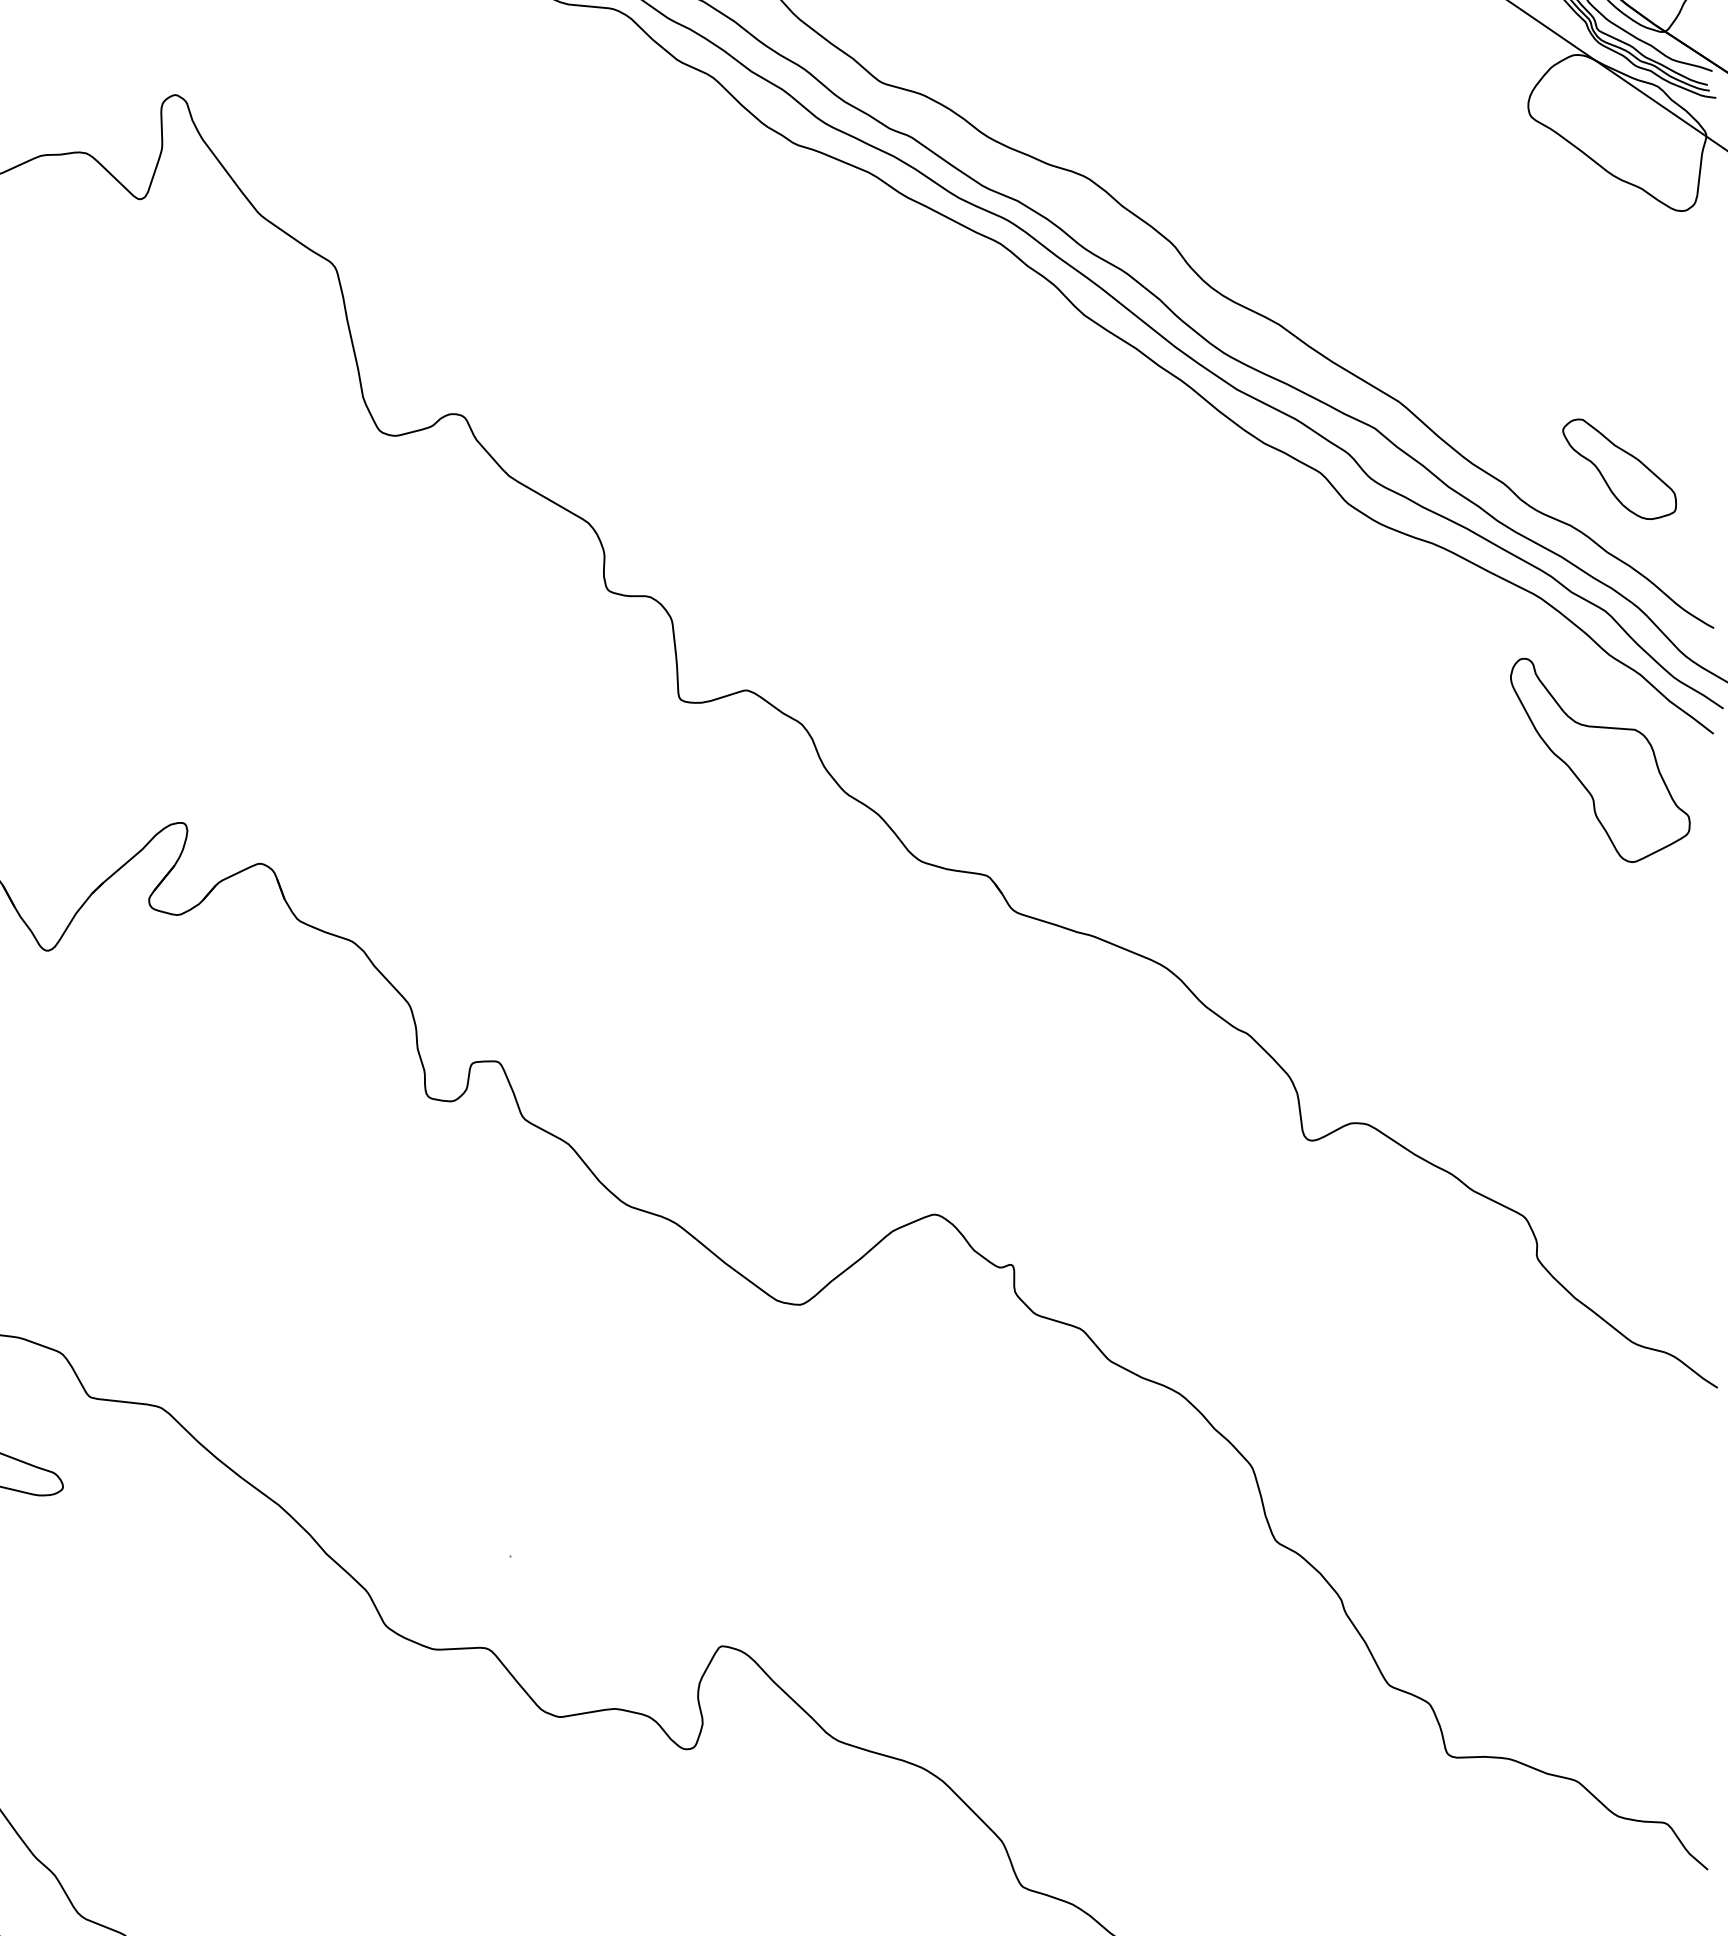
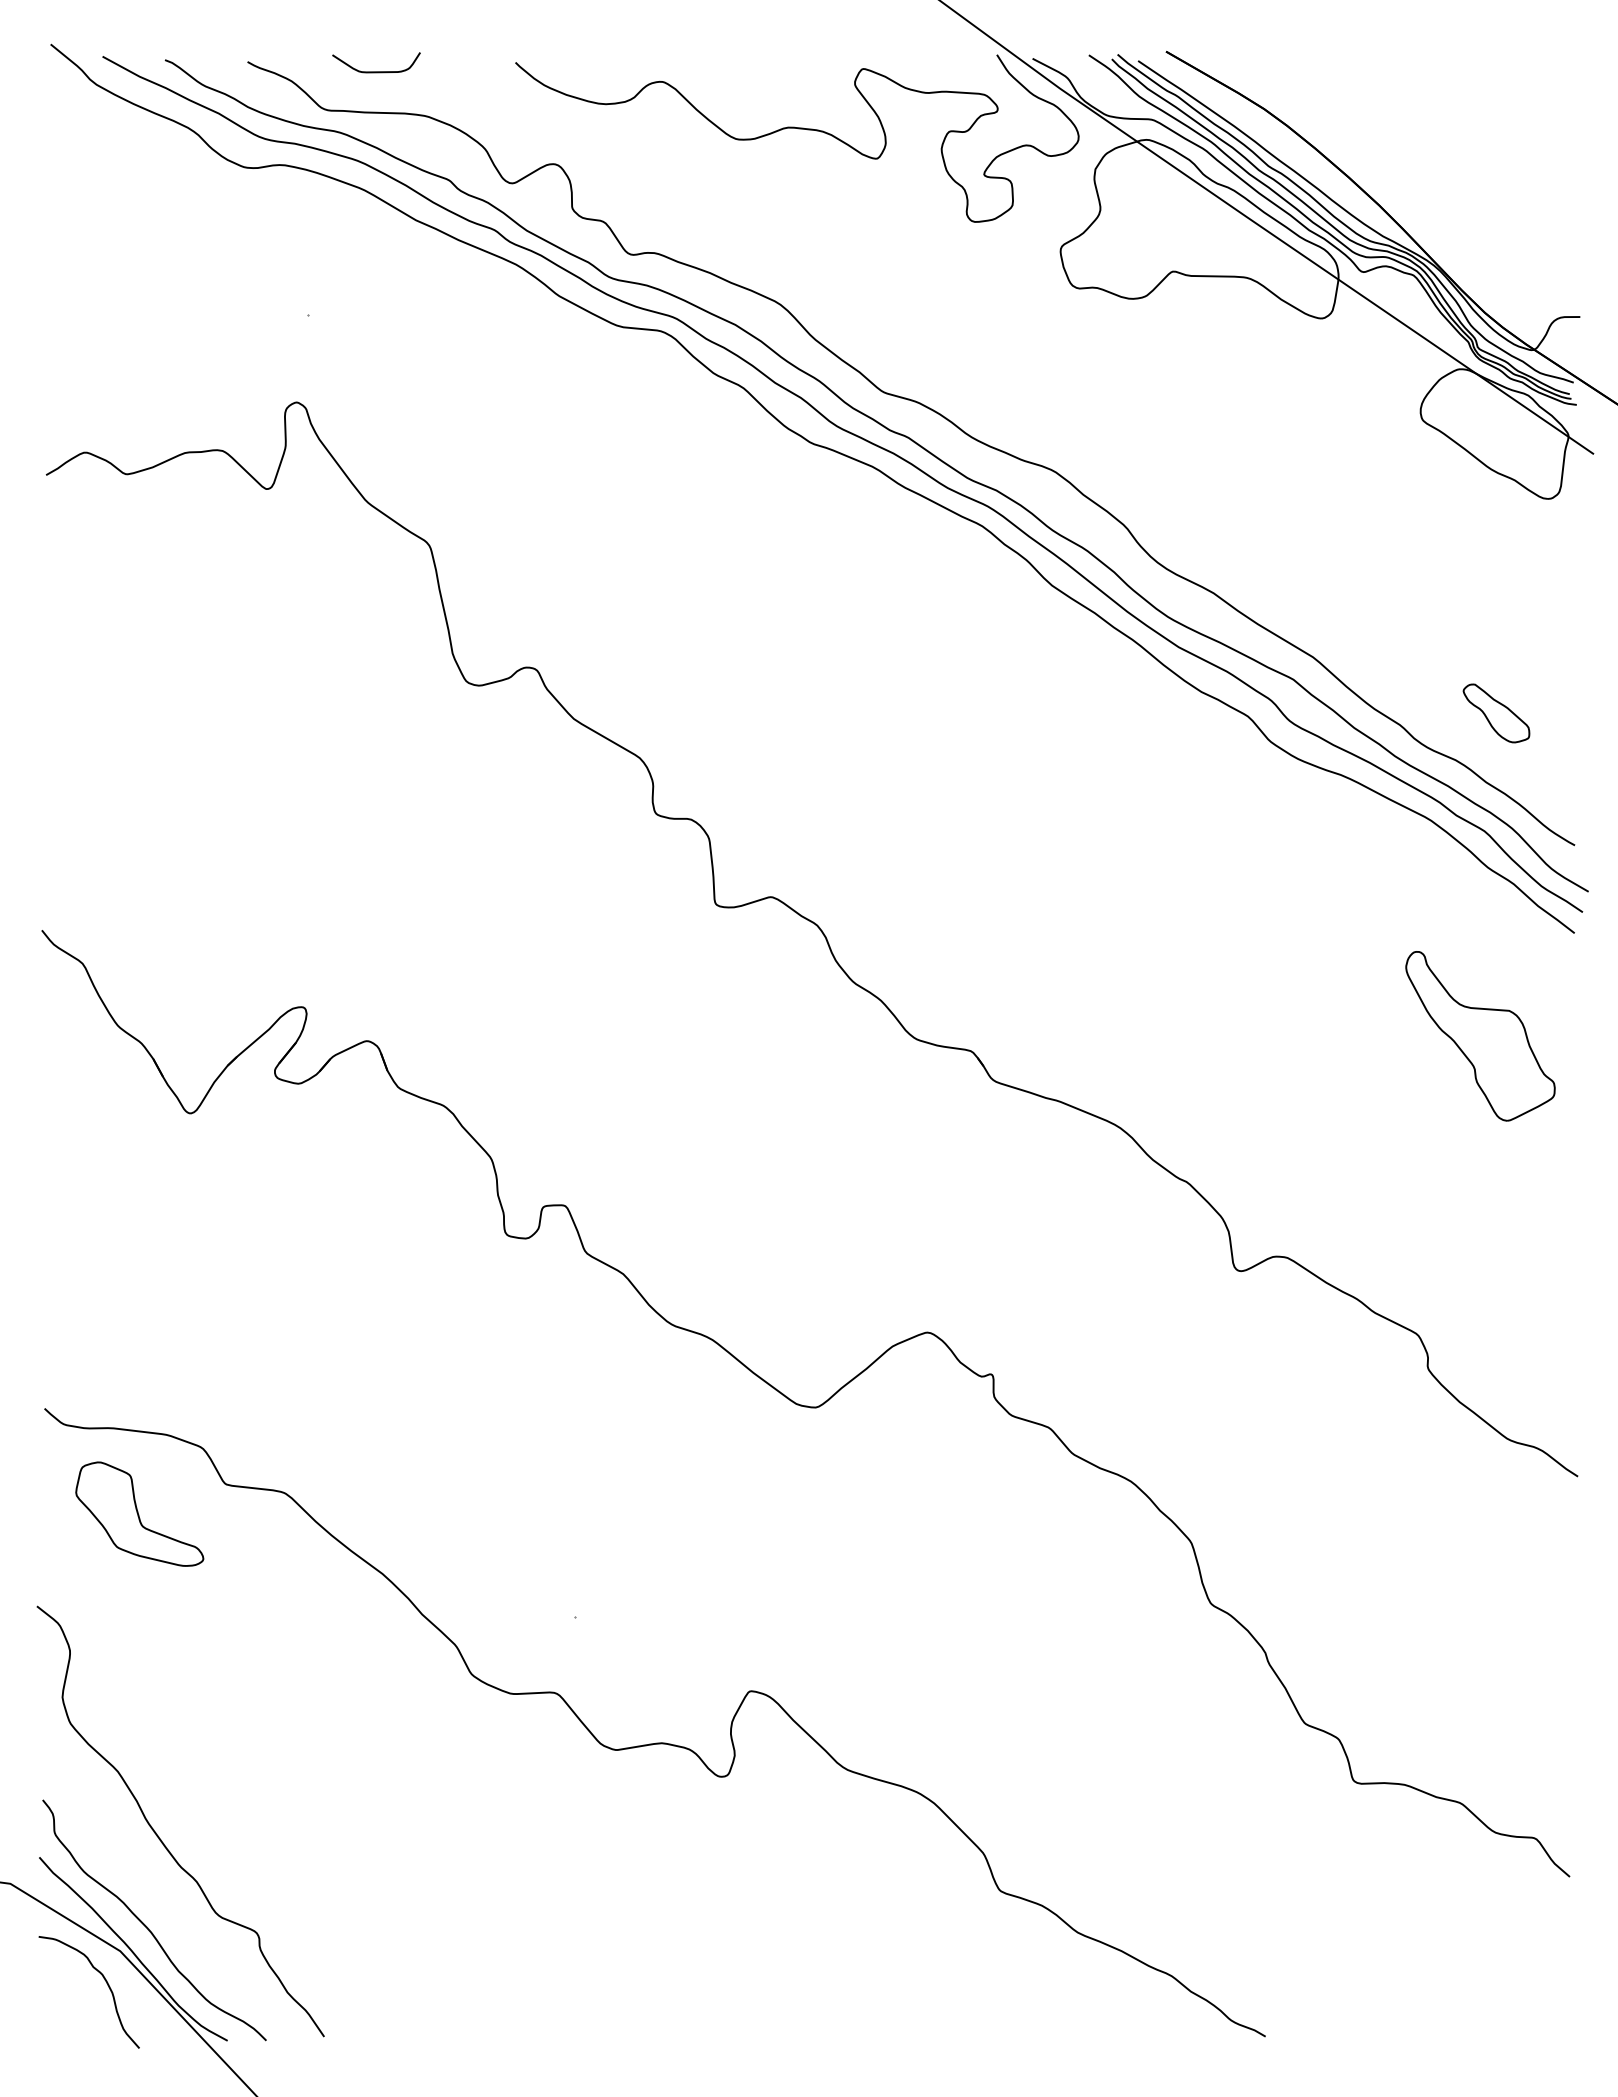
part: (1619, 469) -> (1496, 713), size x0.7
part: (1600, 760) -> (1480, 1036), moved

